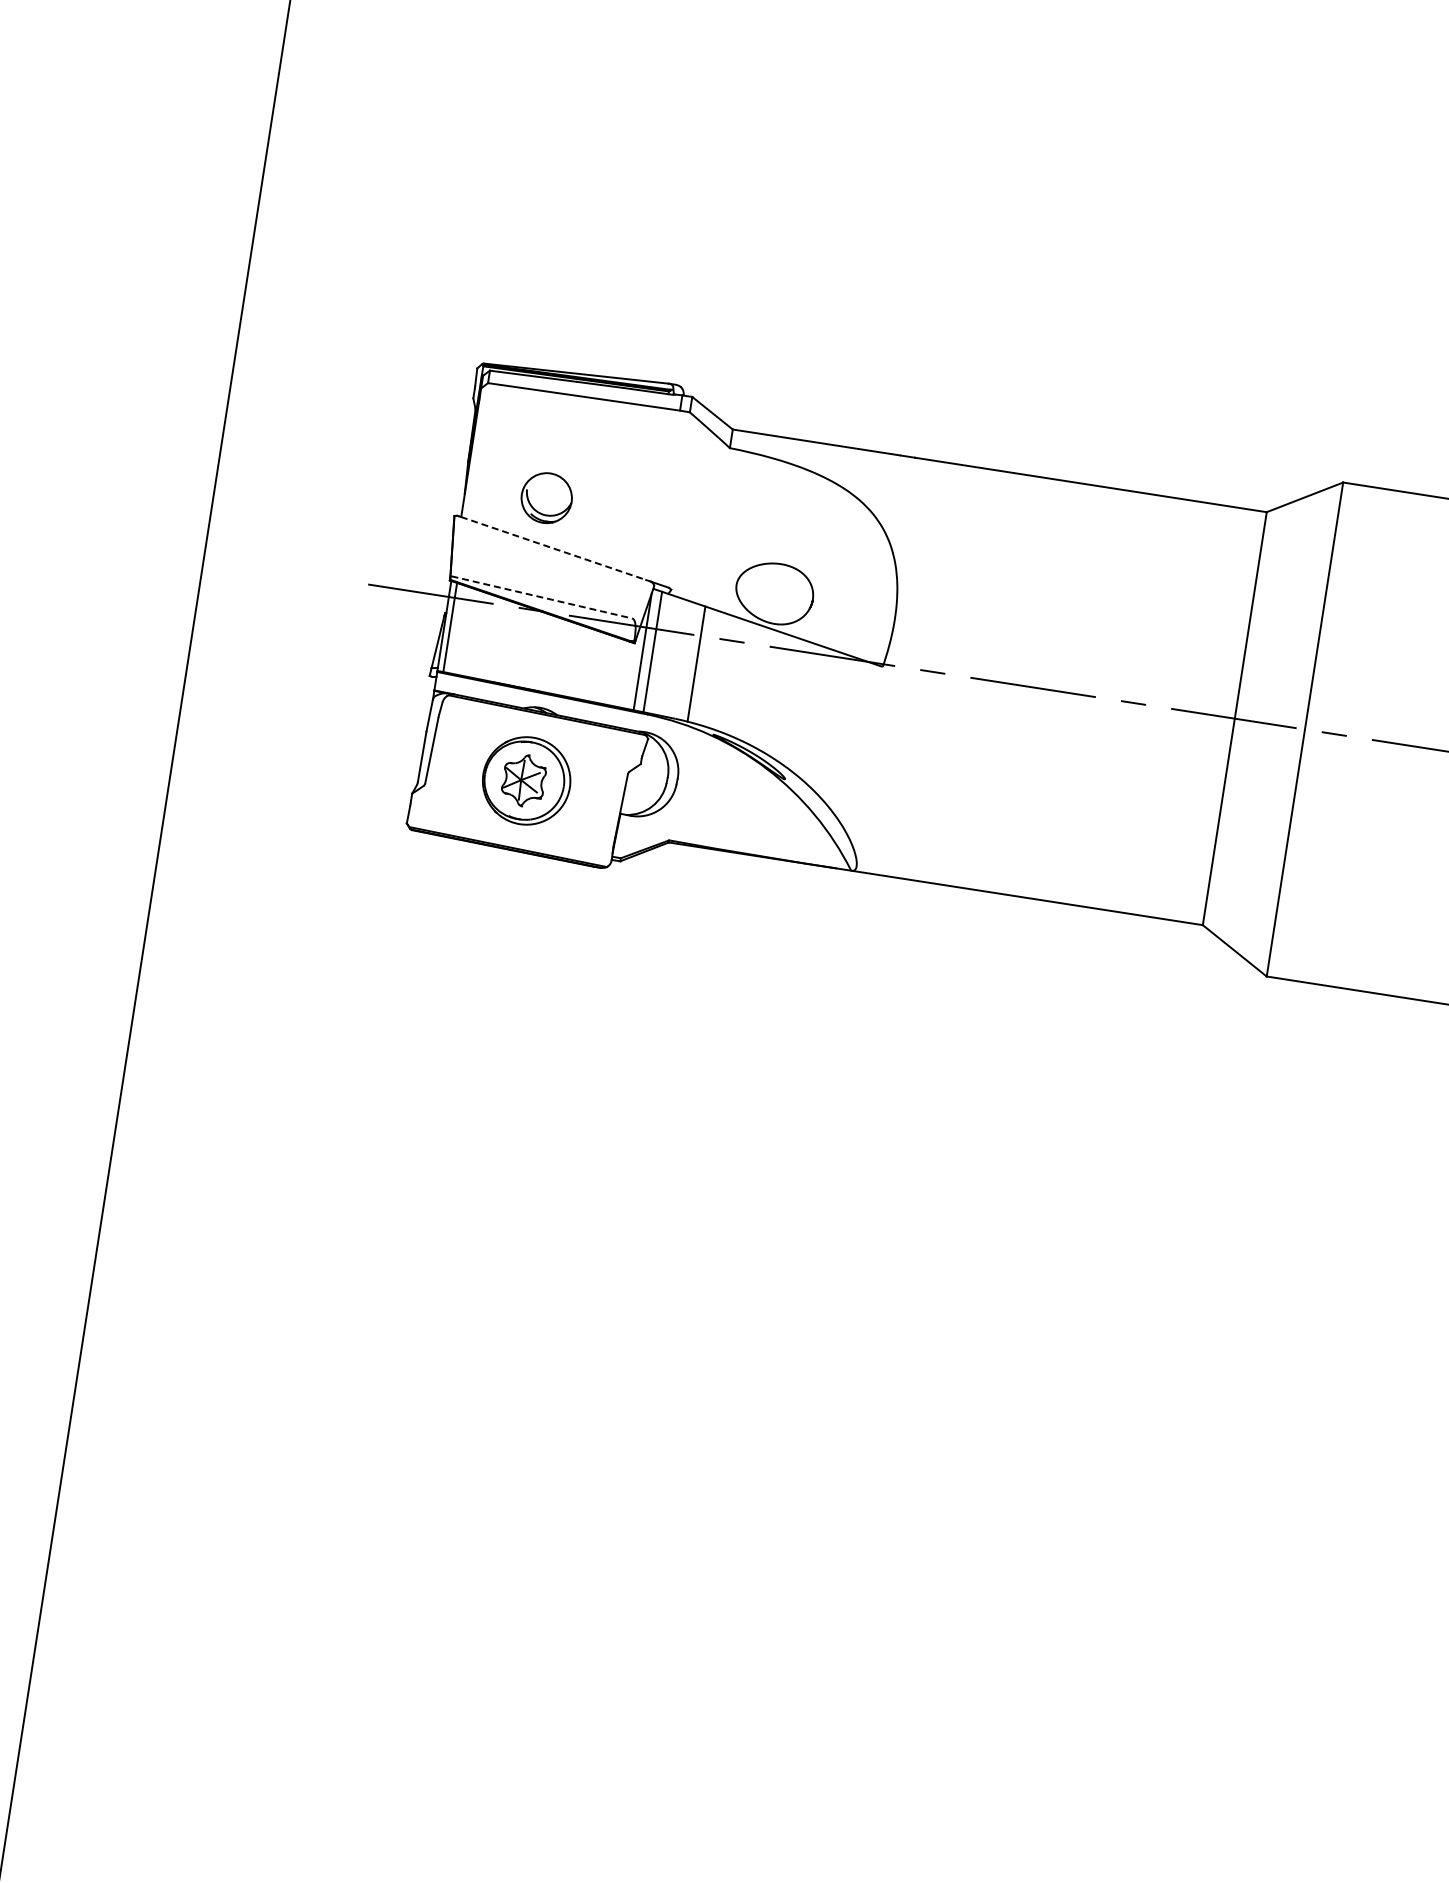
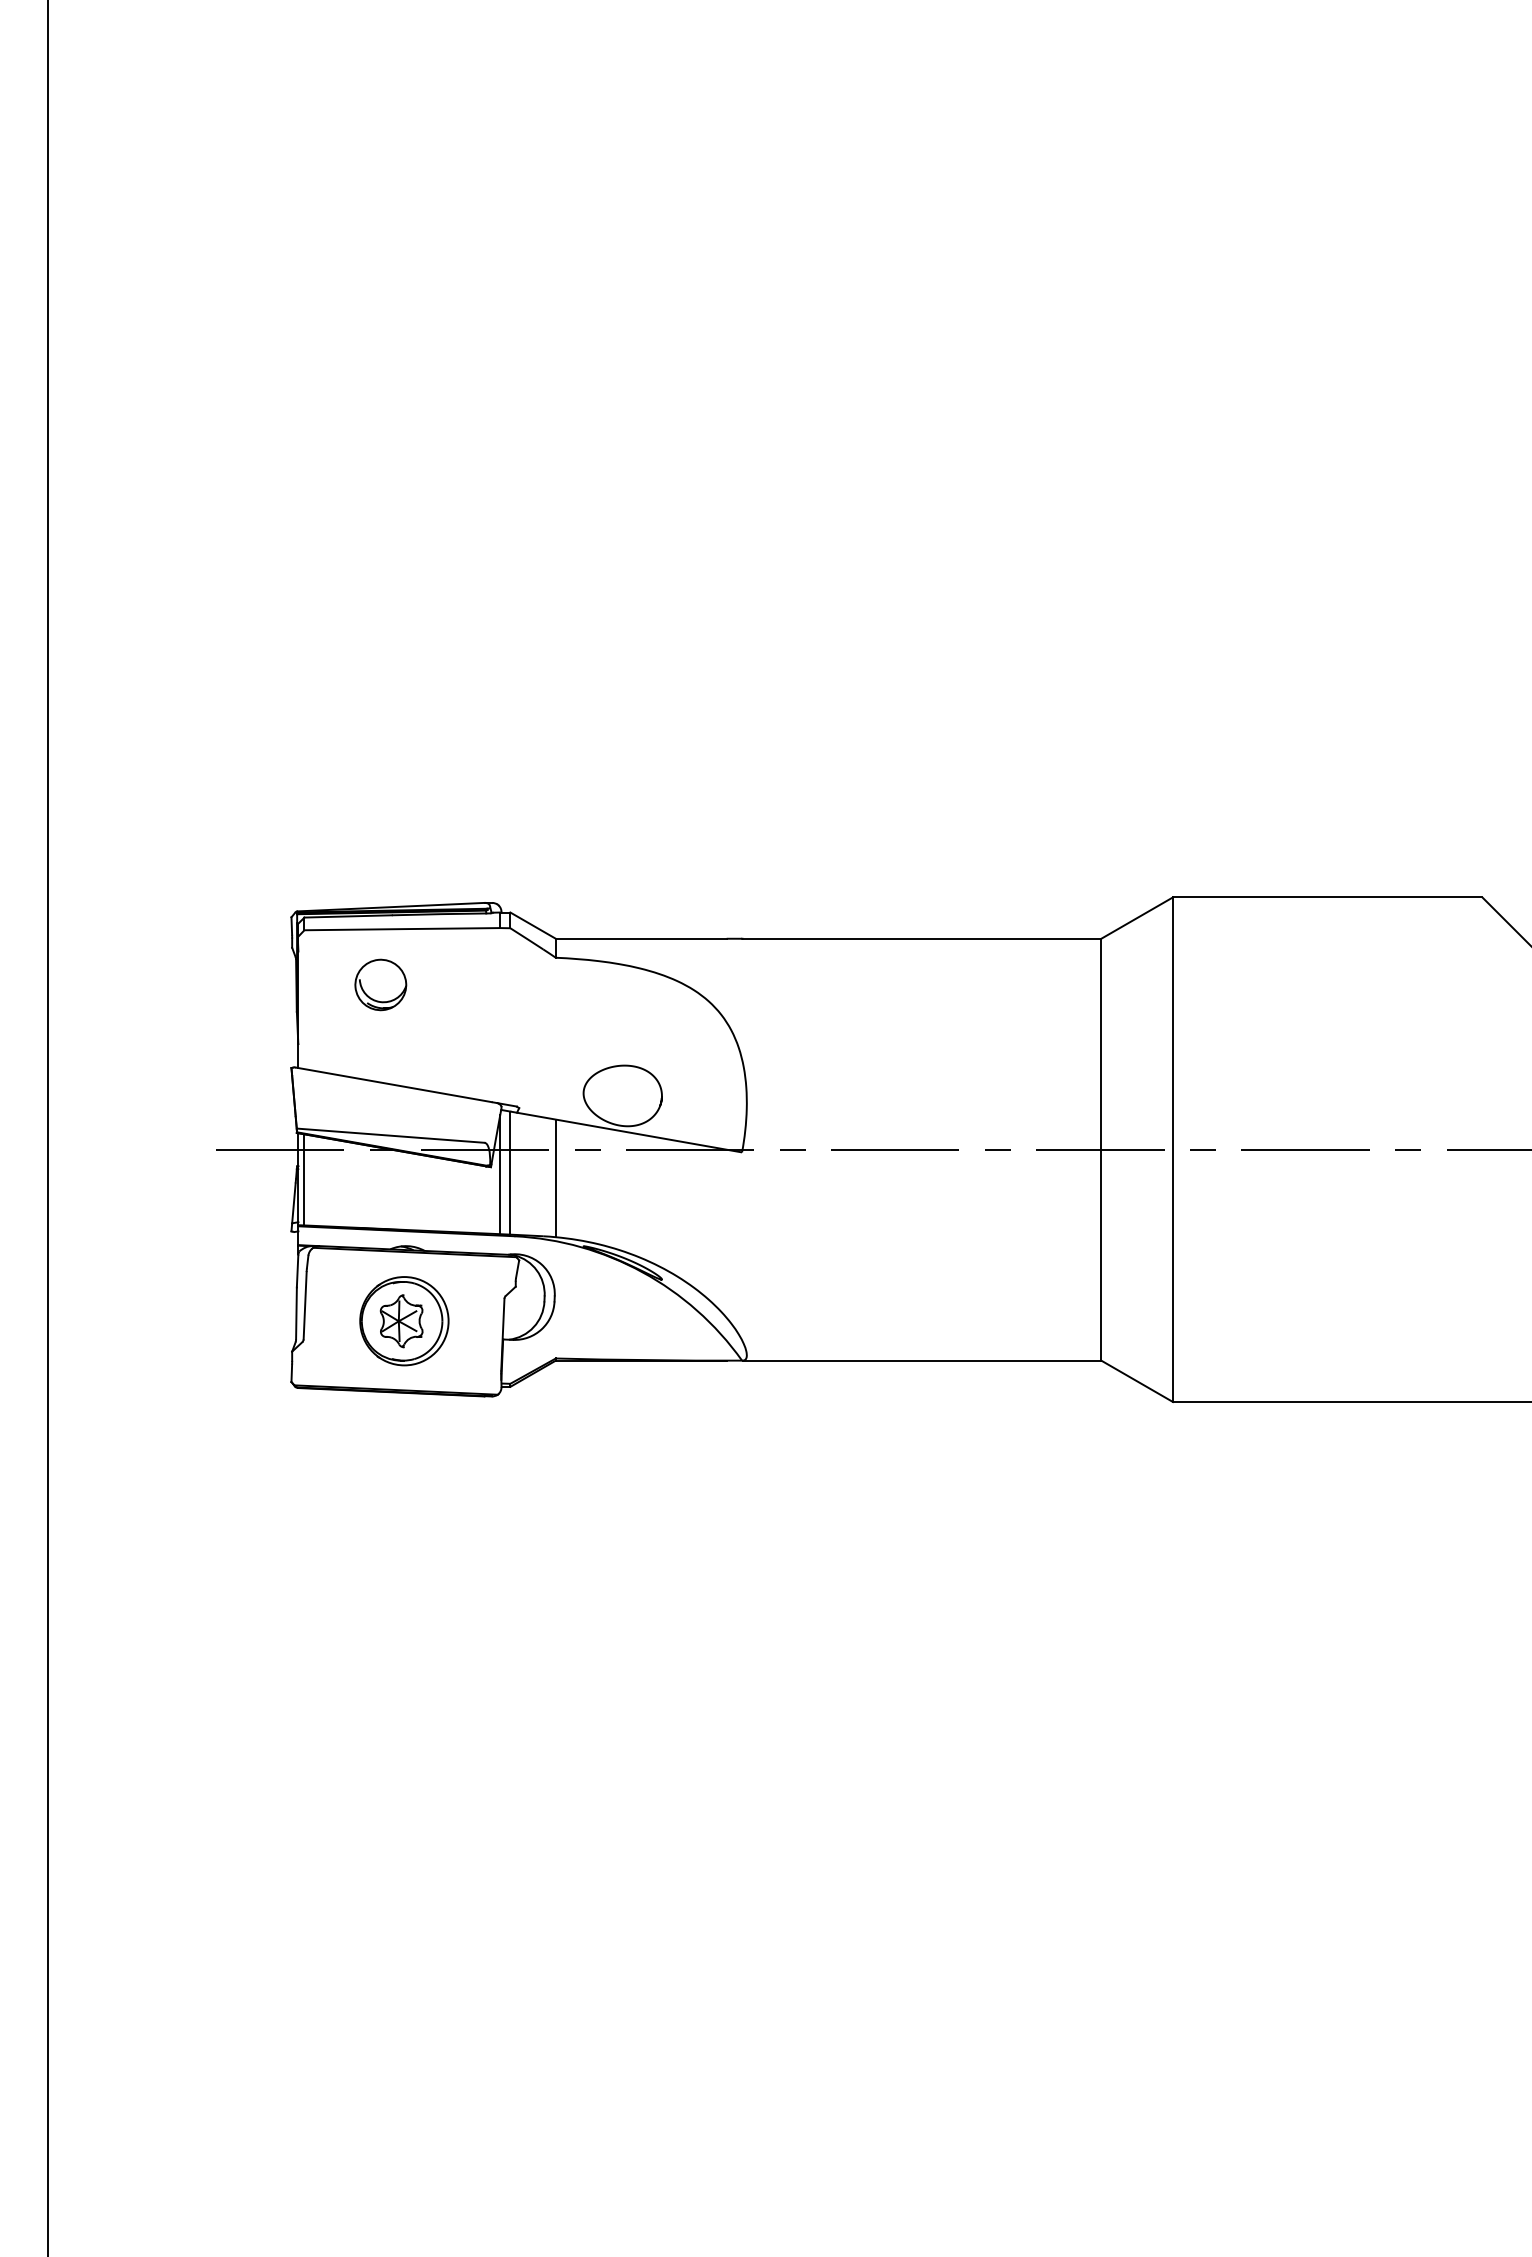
part: (546, 497) -> (380, 984), moved
line: (553, 548) -> (395, 1085), dashed -> solid
line: (542, 597) -> (391, 1135), dashed -> solid

